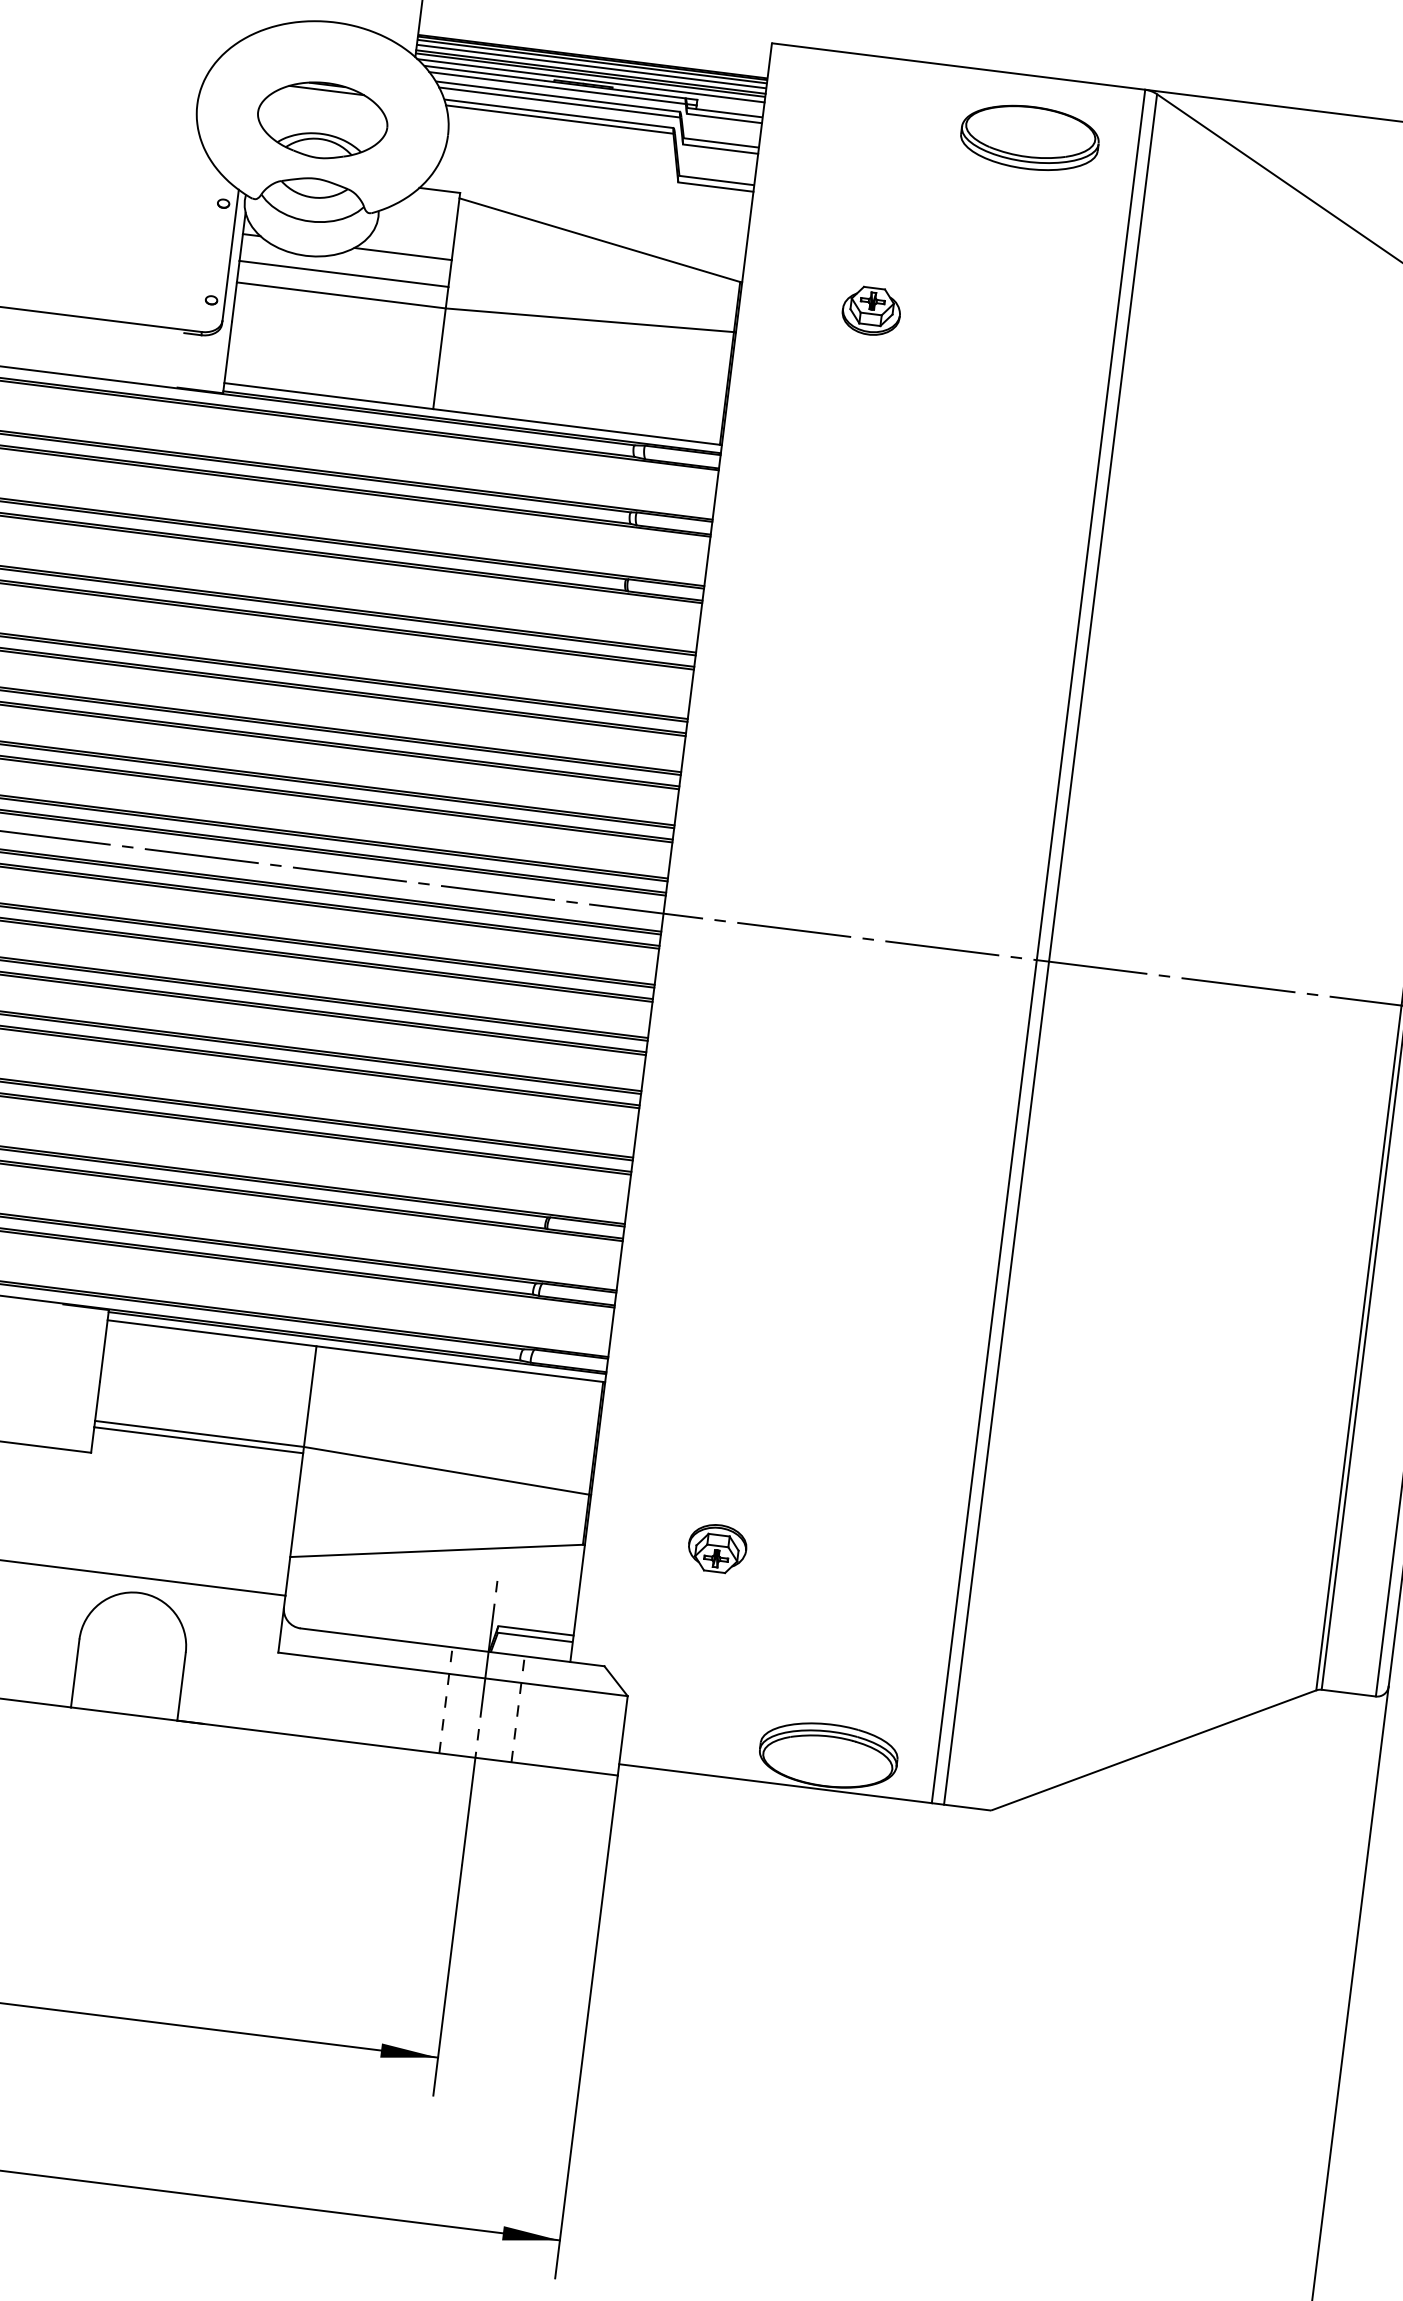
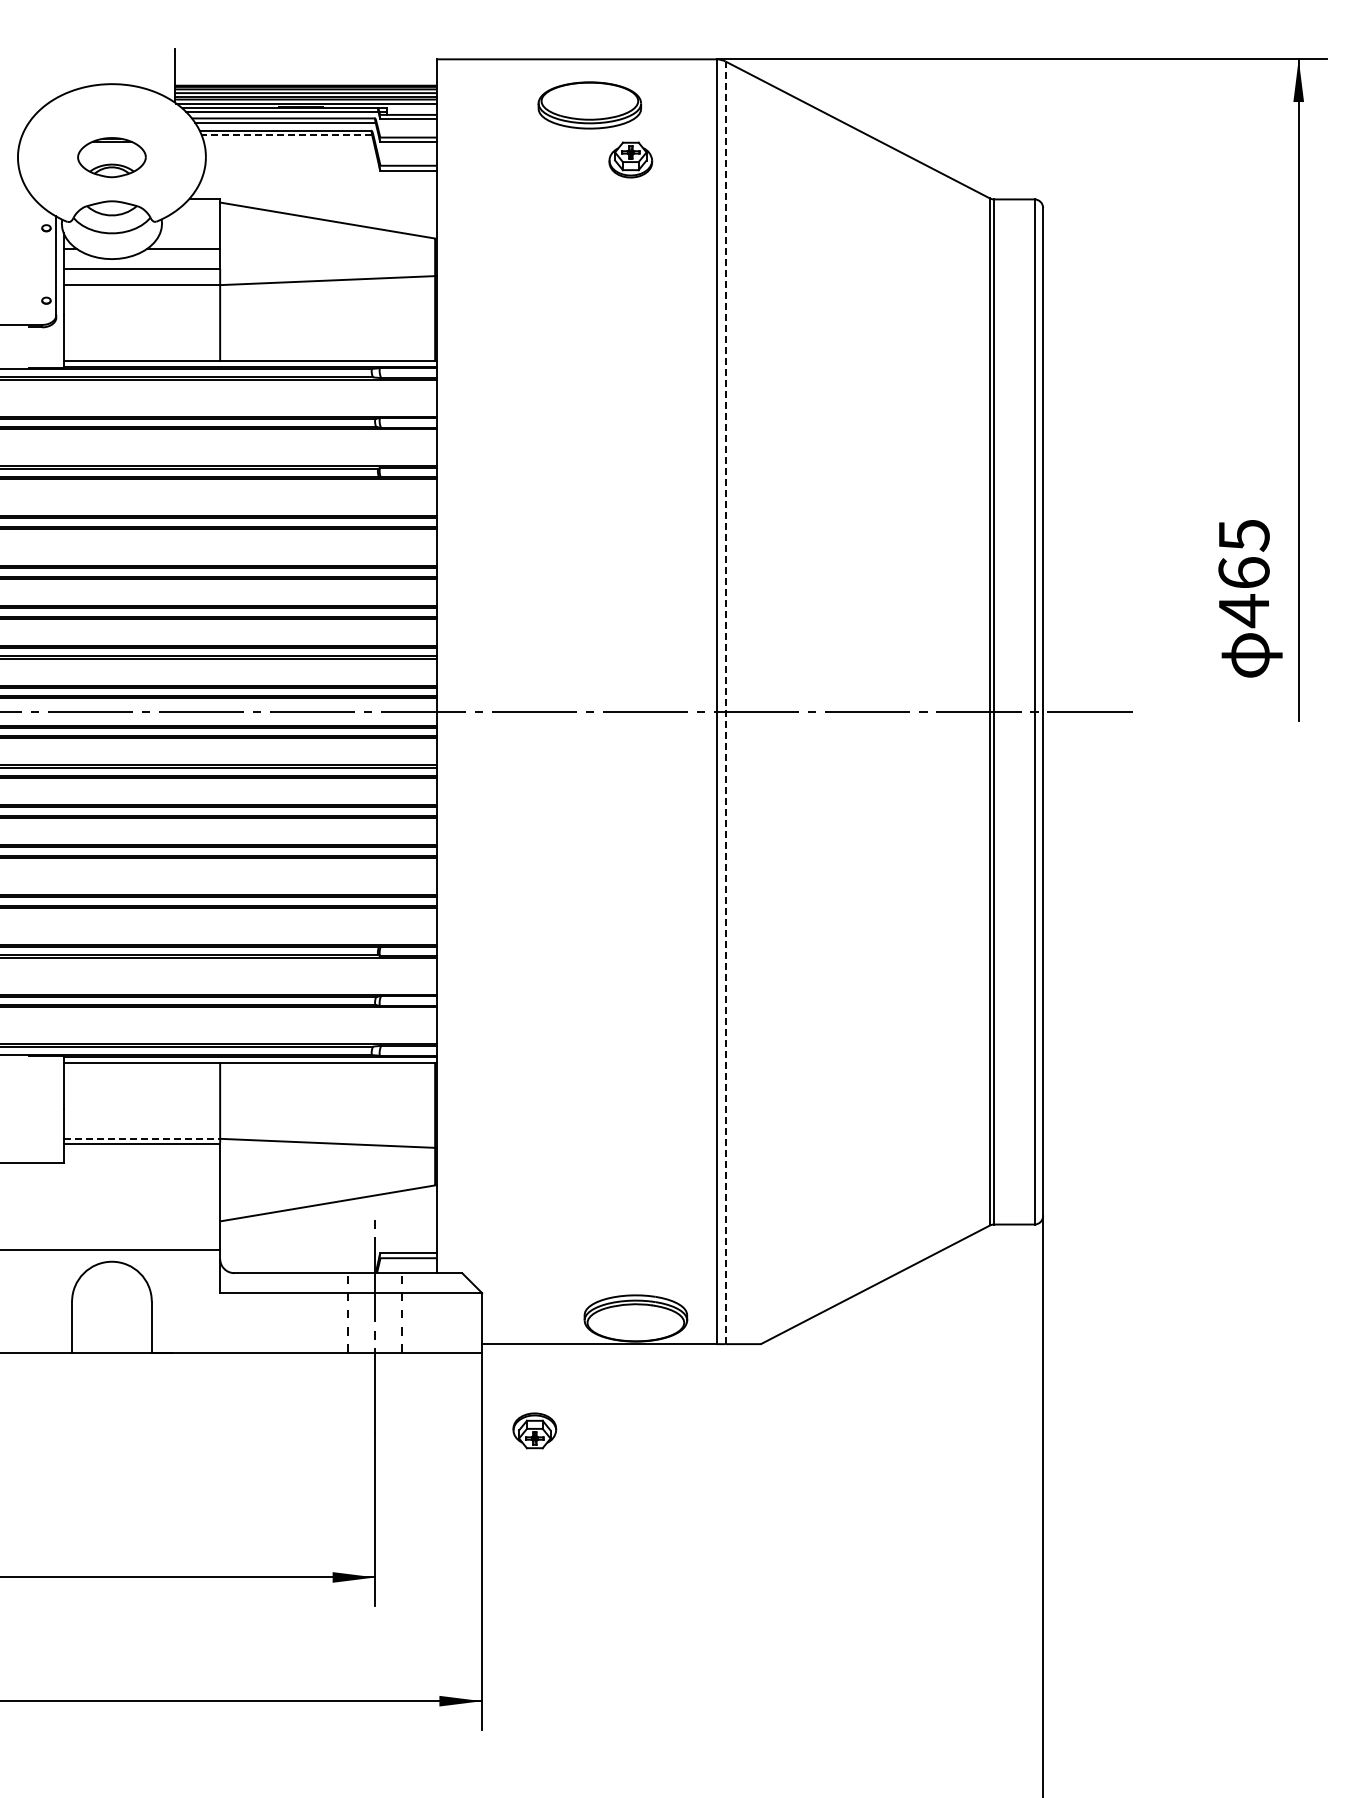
line: (559, 119) -> (286, 135), solid -> dashed
part: (322, 120) -> (111, 157), size x0.7
part: (1029, 137) -> (589, 105), moved
part: (871, 310) -> (630, 159), moved
line: (1050, 948) -> (725, 702), solid -> dashed
line: (200, 1433) -> (142, 1138), solid -> dashed
part: (717, 1548) -> (534, 1430), moved

